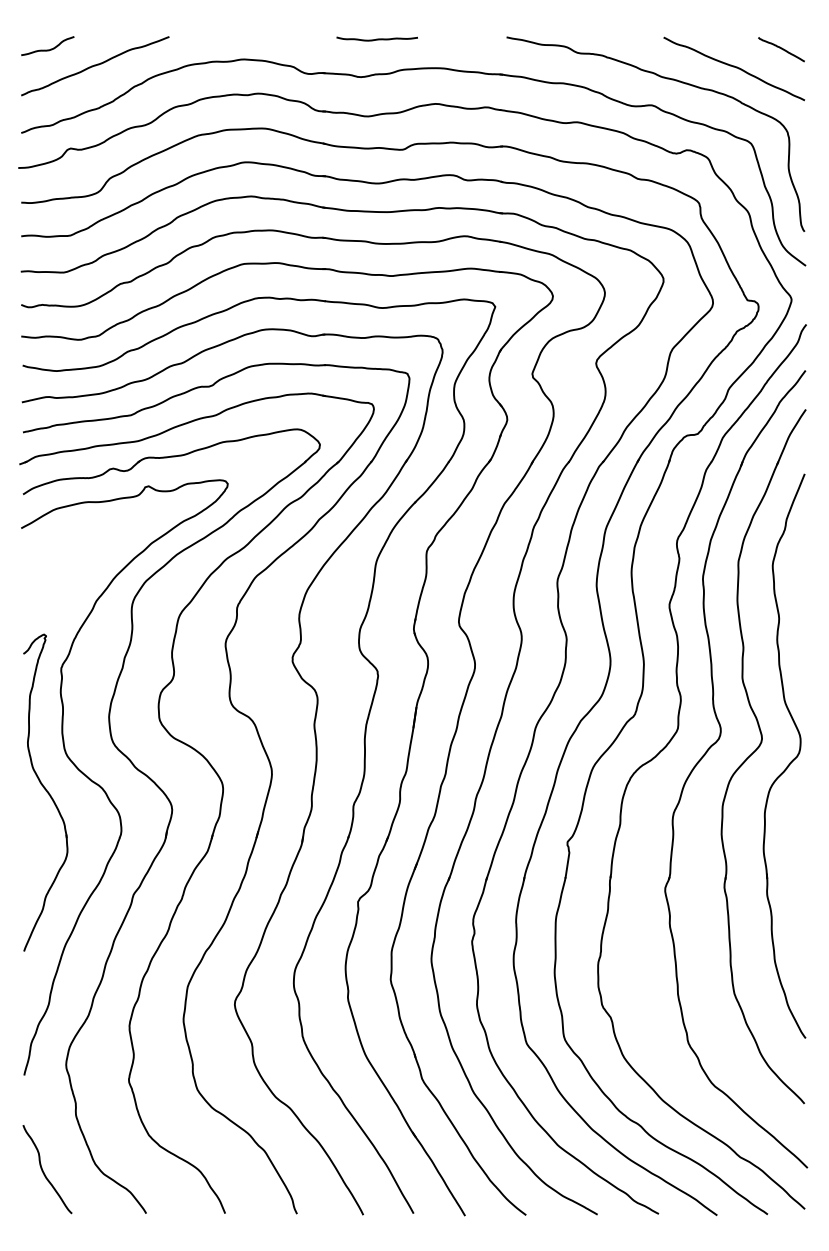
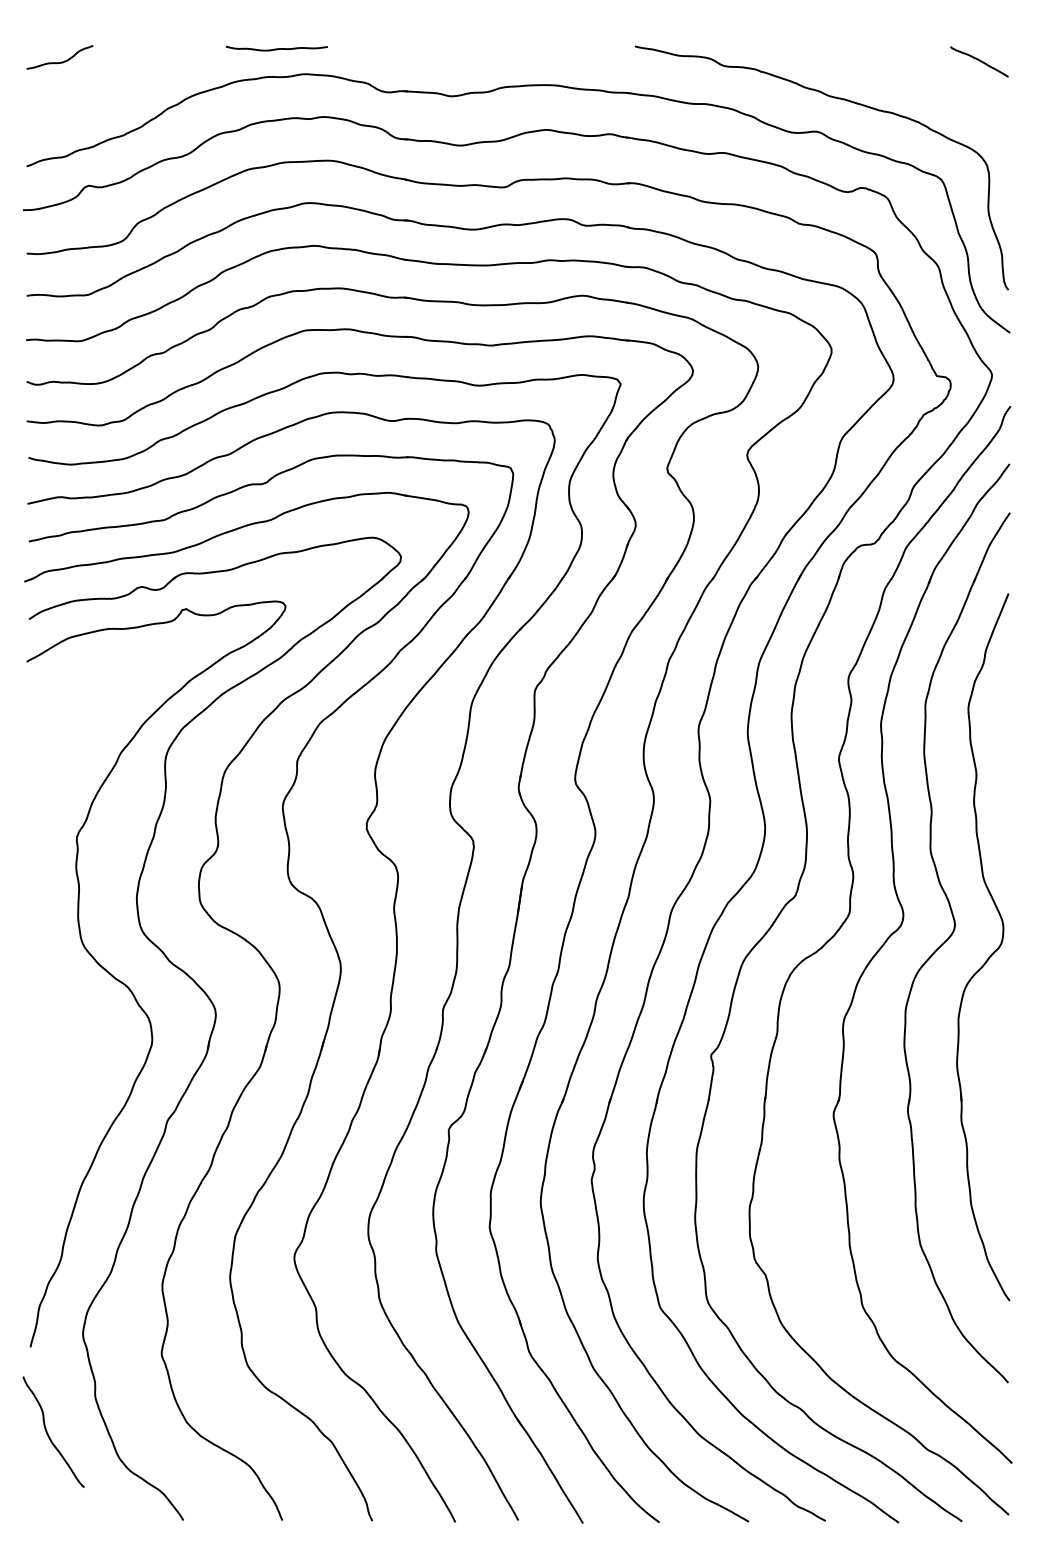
curve: (376, 38) -> (276, 48), moved
curve: (95, 66) -> (119, 82), removed
curve: (734, 67) -> (920, 84), removed
part: (45, 793) -> (57, 993), removed
curve: (43, 1170) -> (48, 1433), moved

